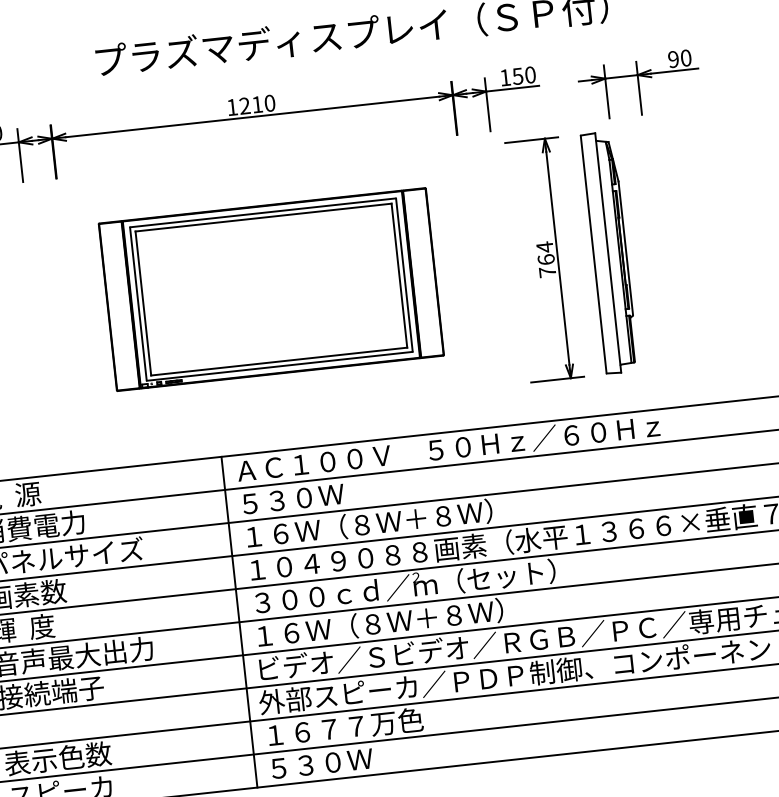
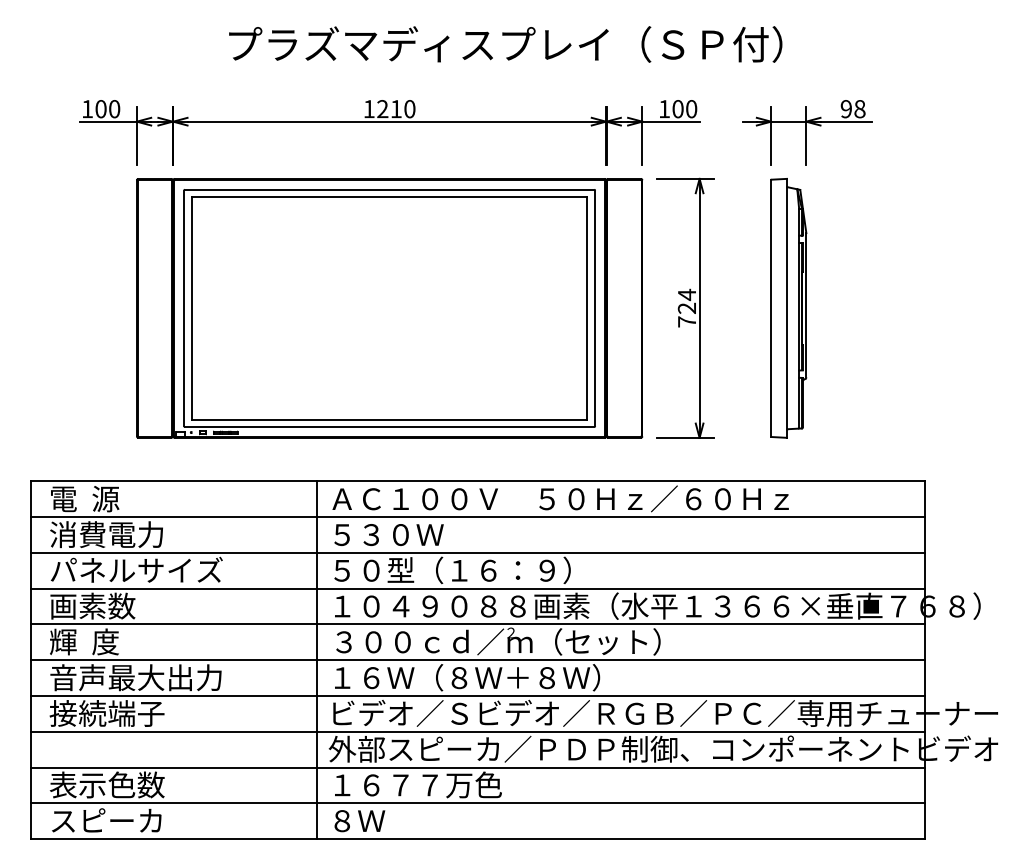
text: (685, 57) -> (859, 108), 90 -> 98
text: (517, 76) -> (677, 109), 150 -> 100
part: (609, 252) -> (788, 308), moved
text: (545, 258) -> (686, 307), 764 -> 724
part: (271, 289) -> (389, 308), size x1.43
text: (369, 524) -> (467, 570), １６Ｗ（８Ｗ＋８Ｗ） -> ５０型（１６：９）
text: (321, 764) -> (388, 821), ５３０Ｗ -> ８Ｗ

